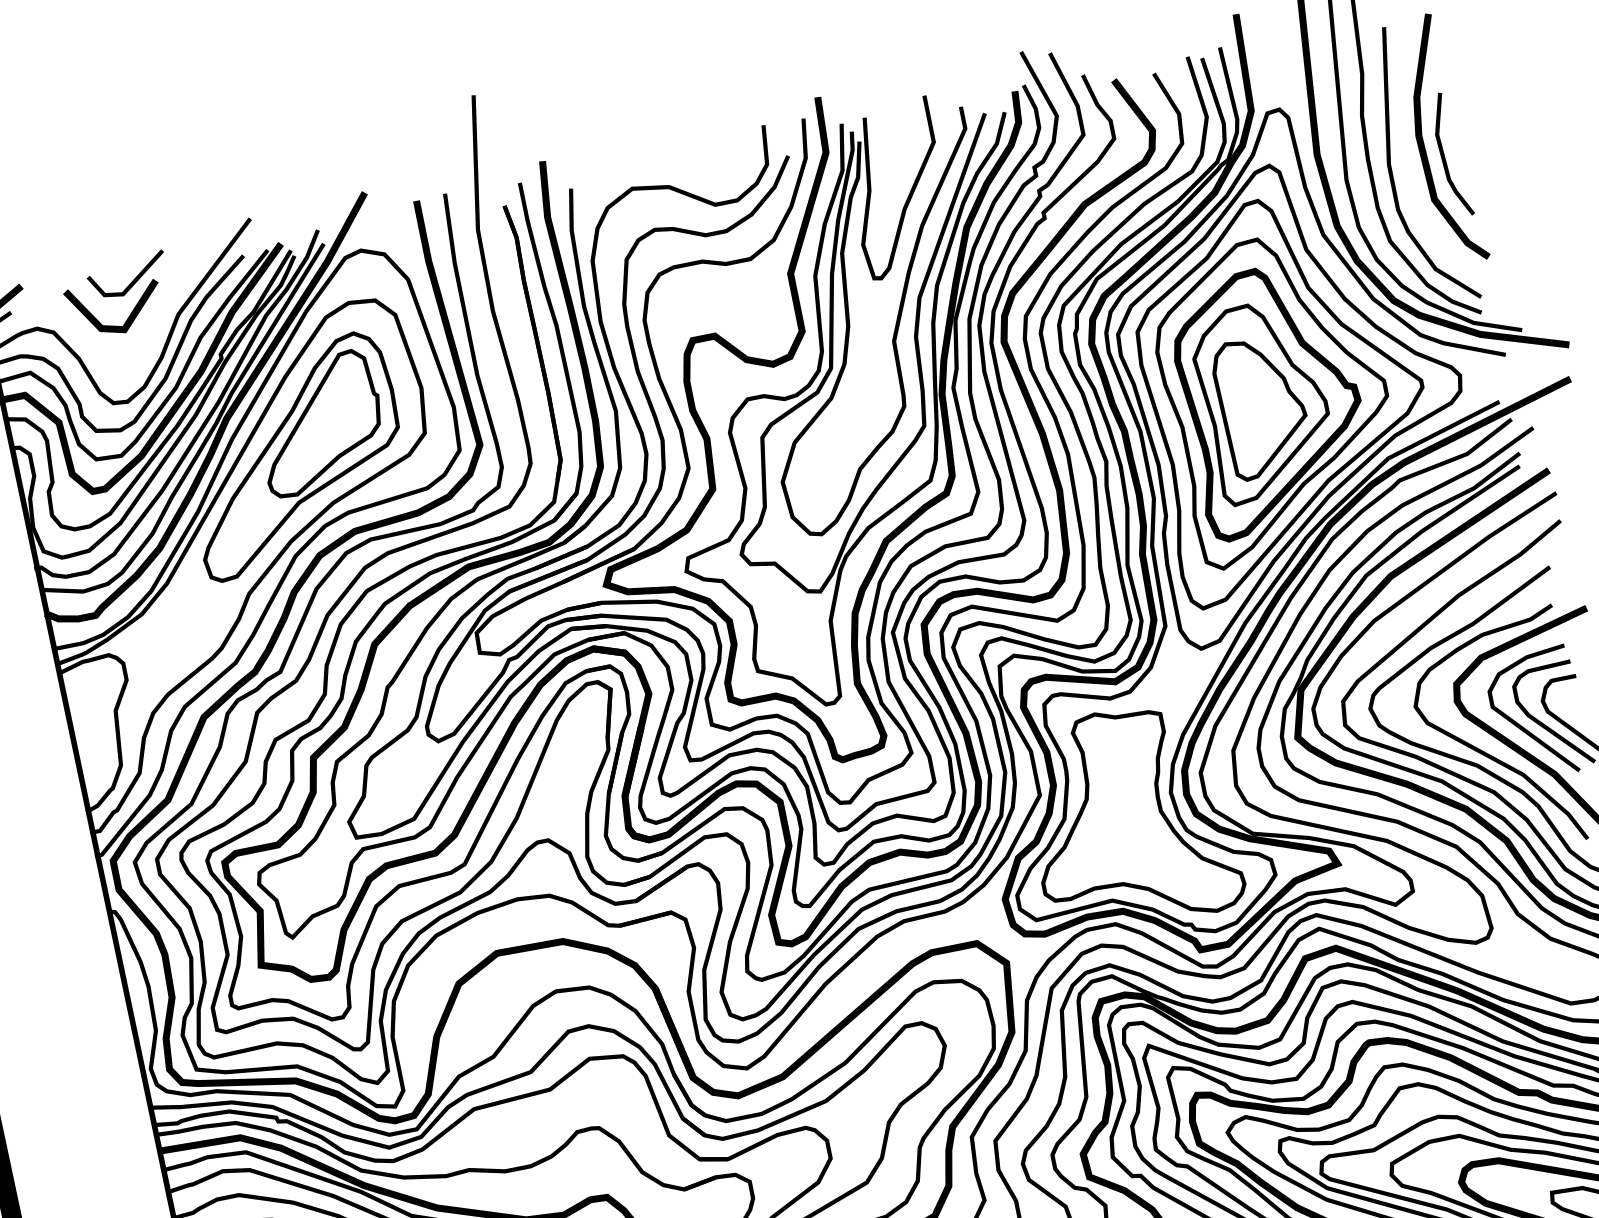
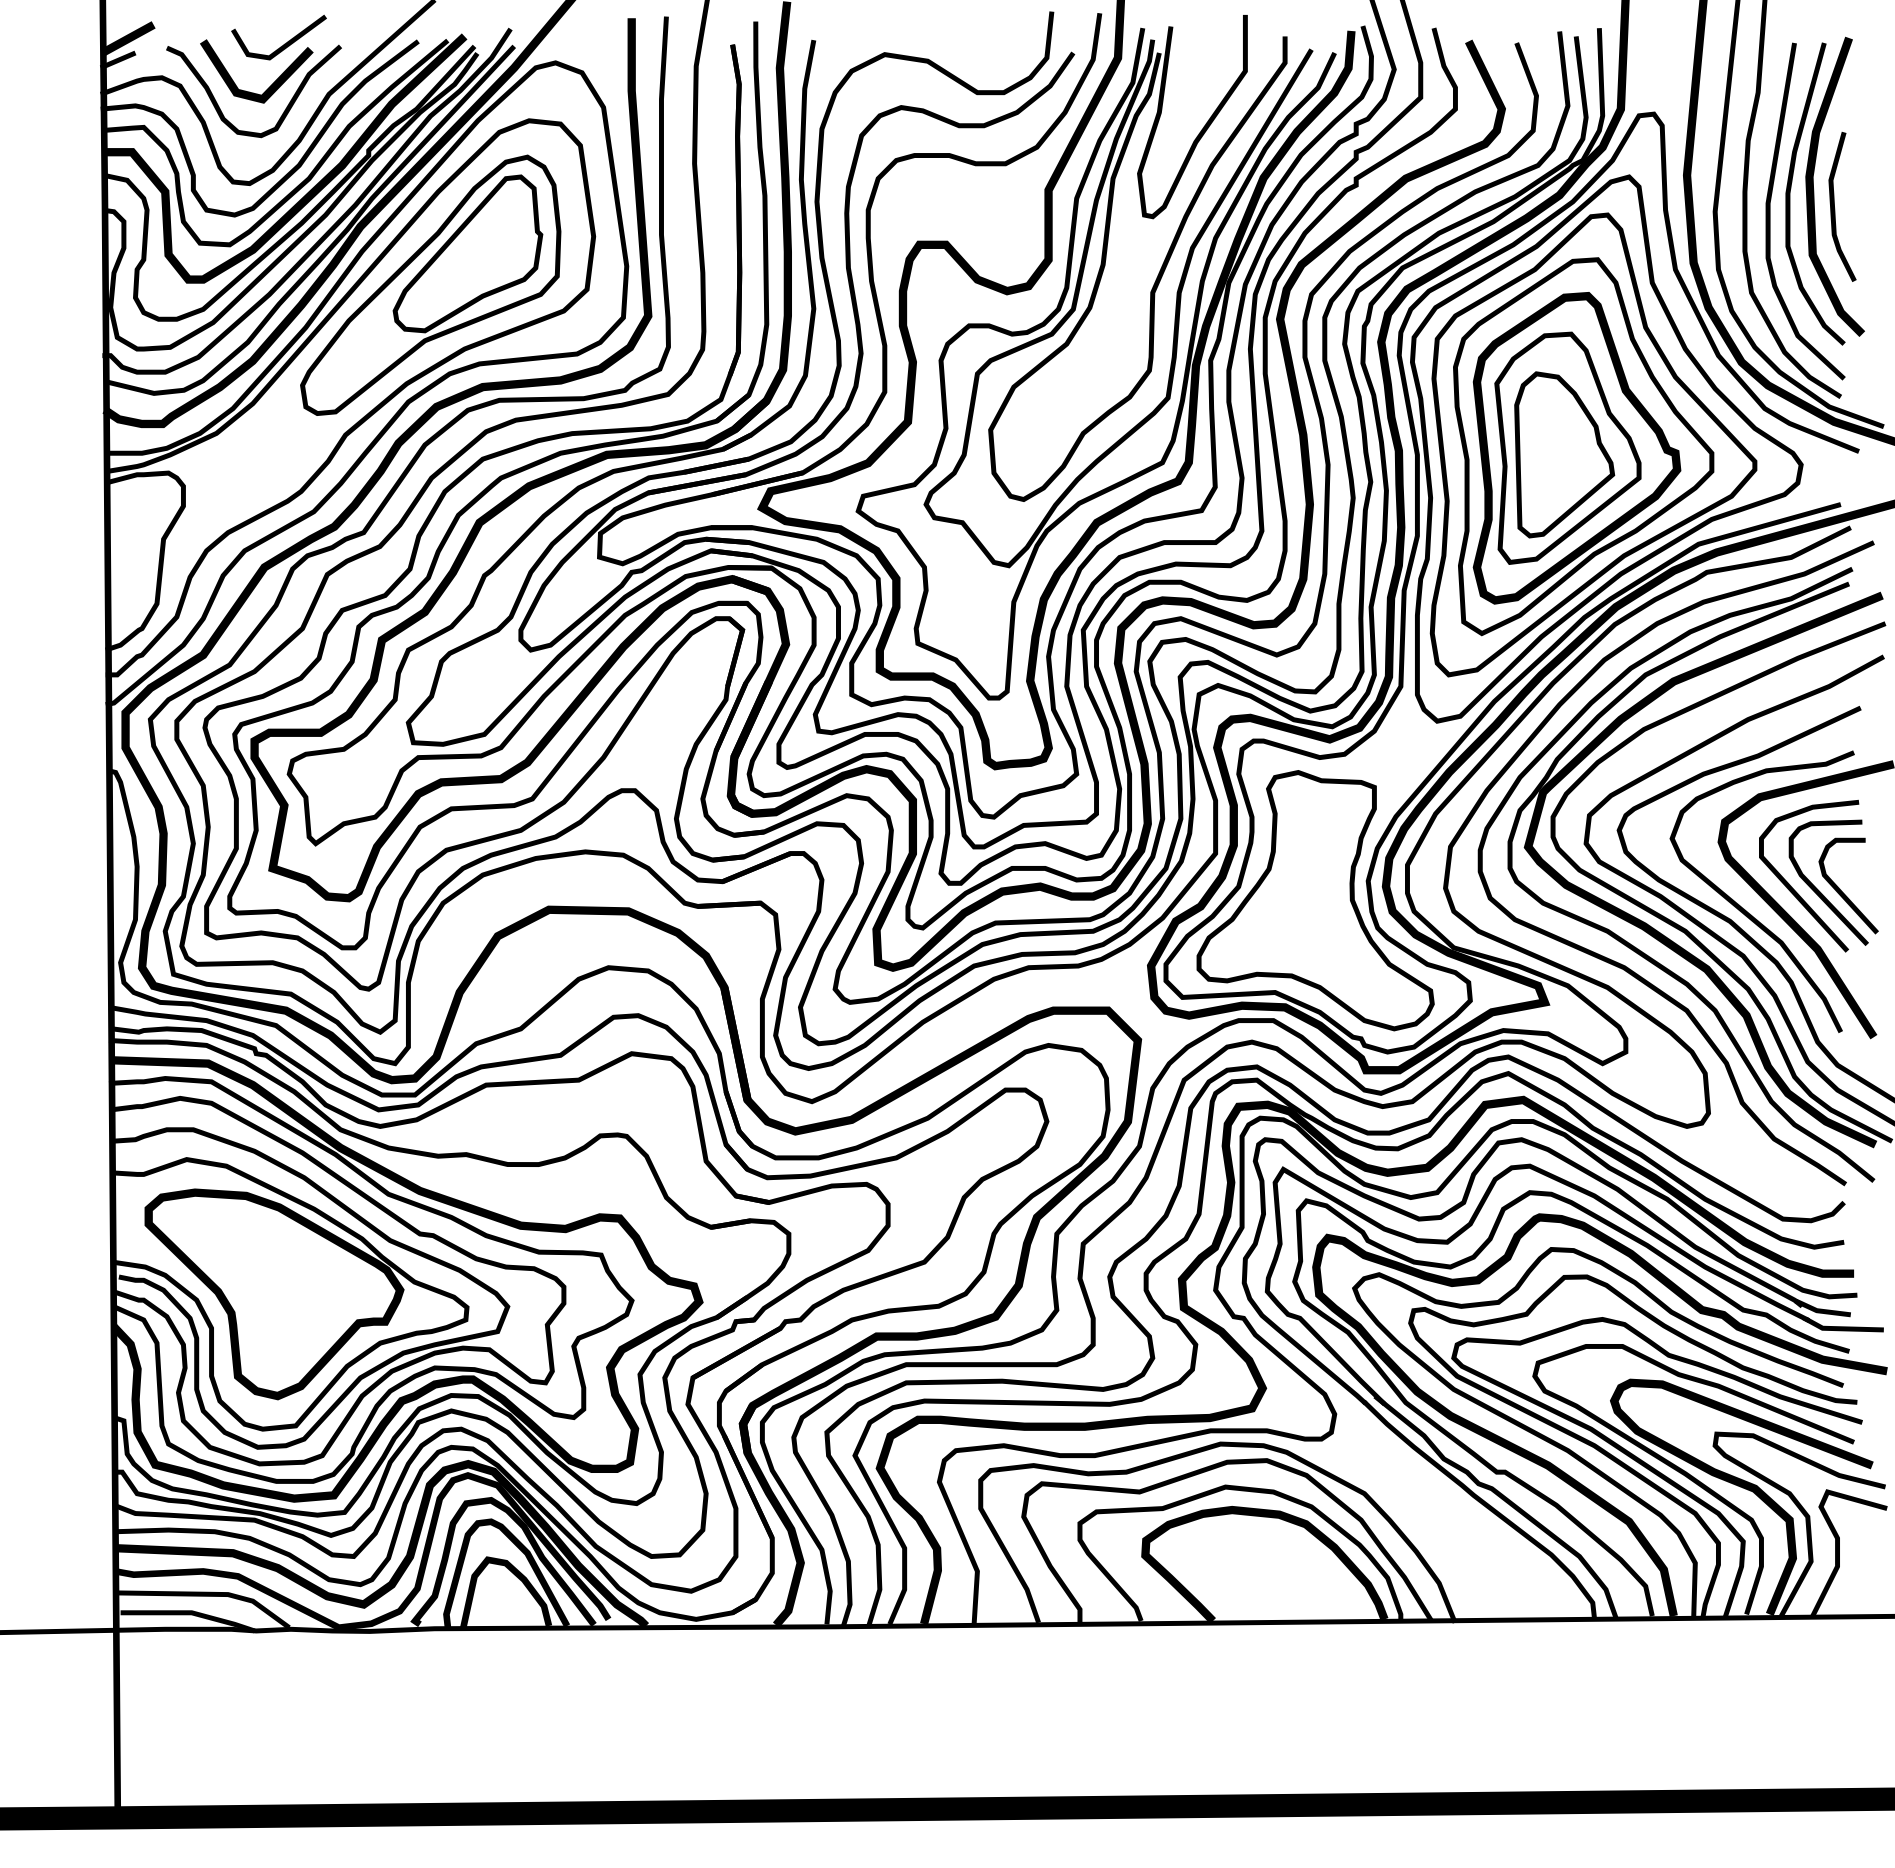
curve: (1405, 148) -> (1791, 188), added
curve: (143, 336) -> (283, 111), added

